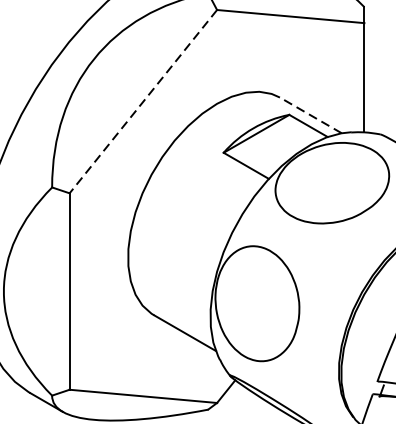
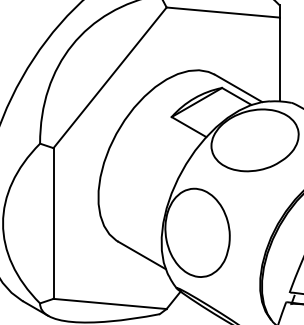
line: (142, 102) -> (109, 78), dashed -> solid
line: (310, 115) -> (238, 88), dashed -> solid

